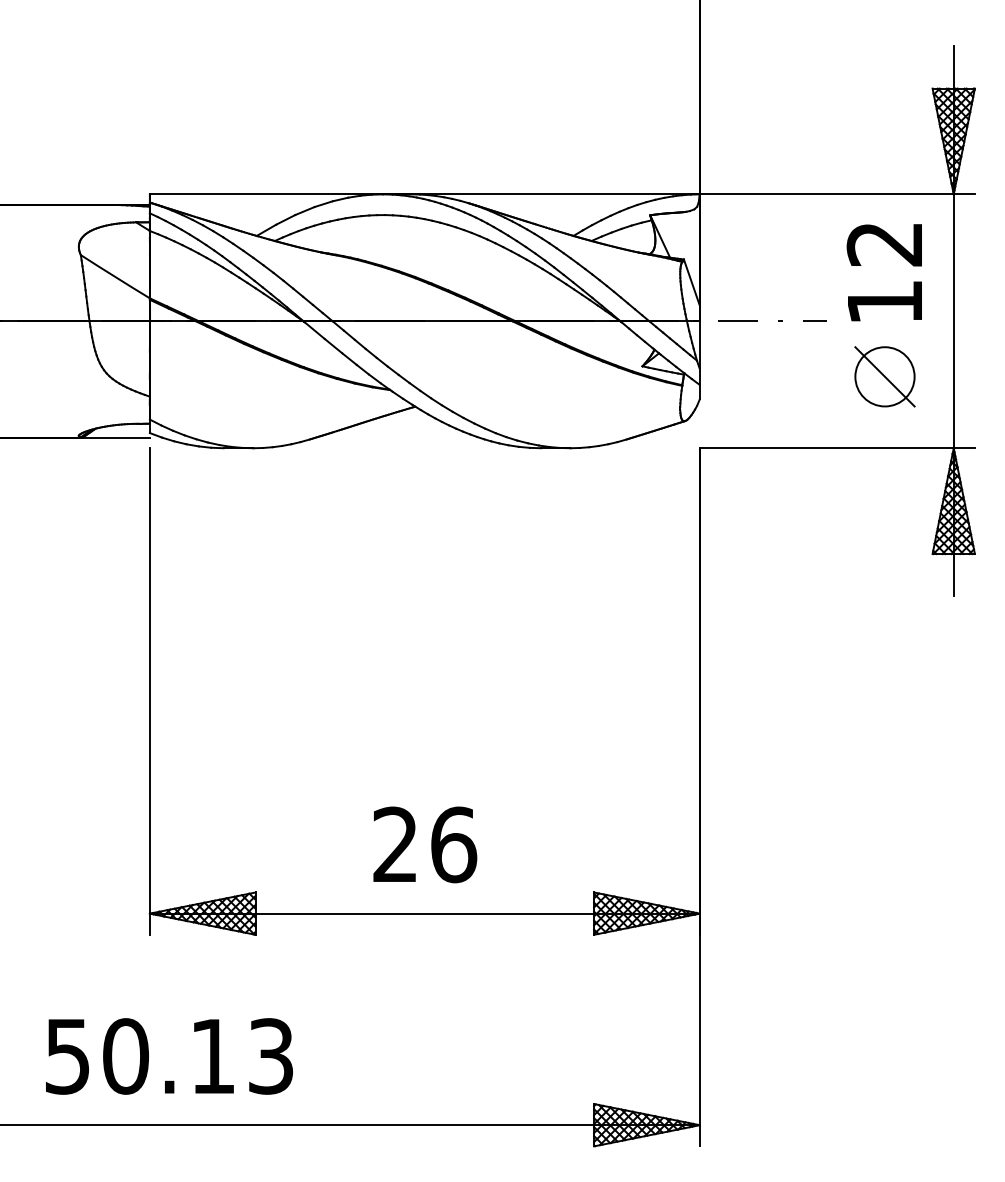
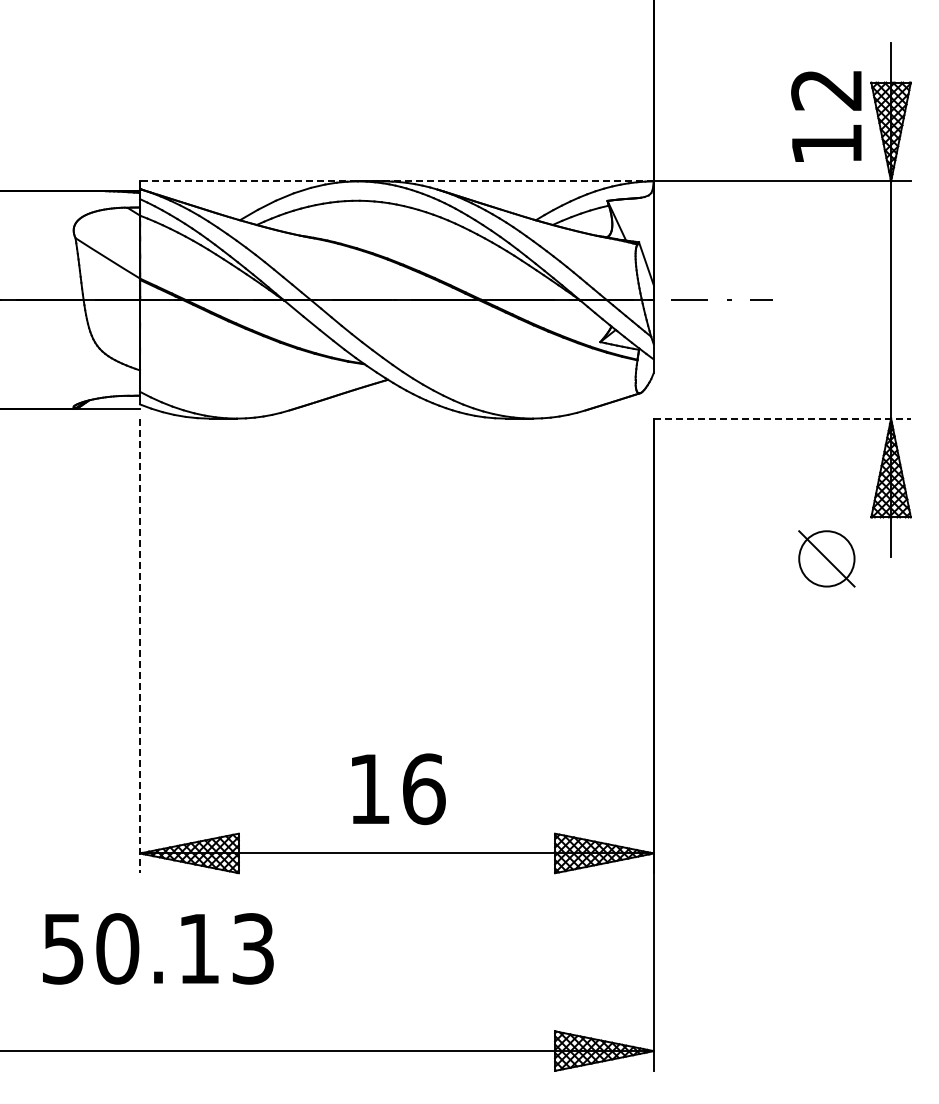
line: (424, 194) -> (396, 181), solid -> dashed
text: (884, 272) -> (826, 116), moved
part: (884, 376) -> (826, 558), moved
line: (837, 448) -> (782, 418), solid -> dashed
line: (150, 692) -> (140, 646), solid -> dashed
text: (395, 844) -> (369, 788), 26 -> 16
text: (169, 1056) -> (158, 948), moved

